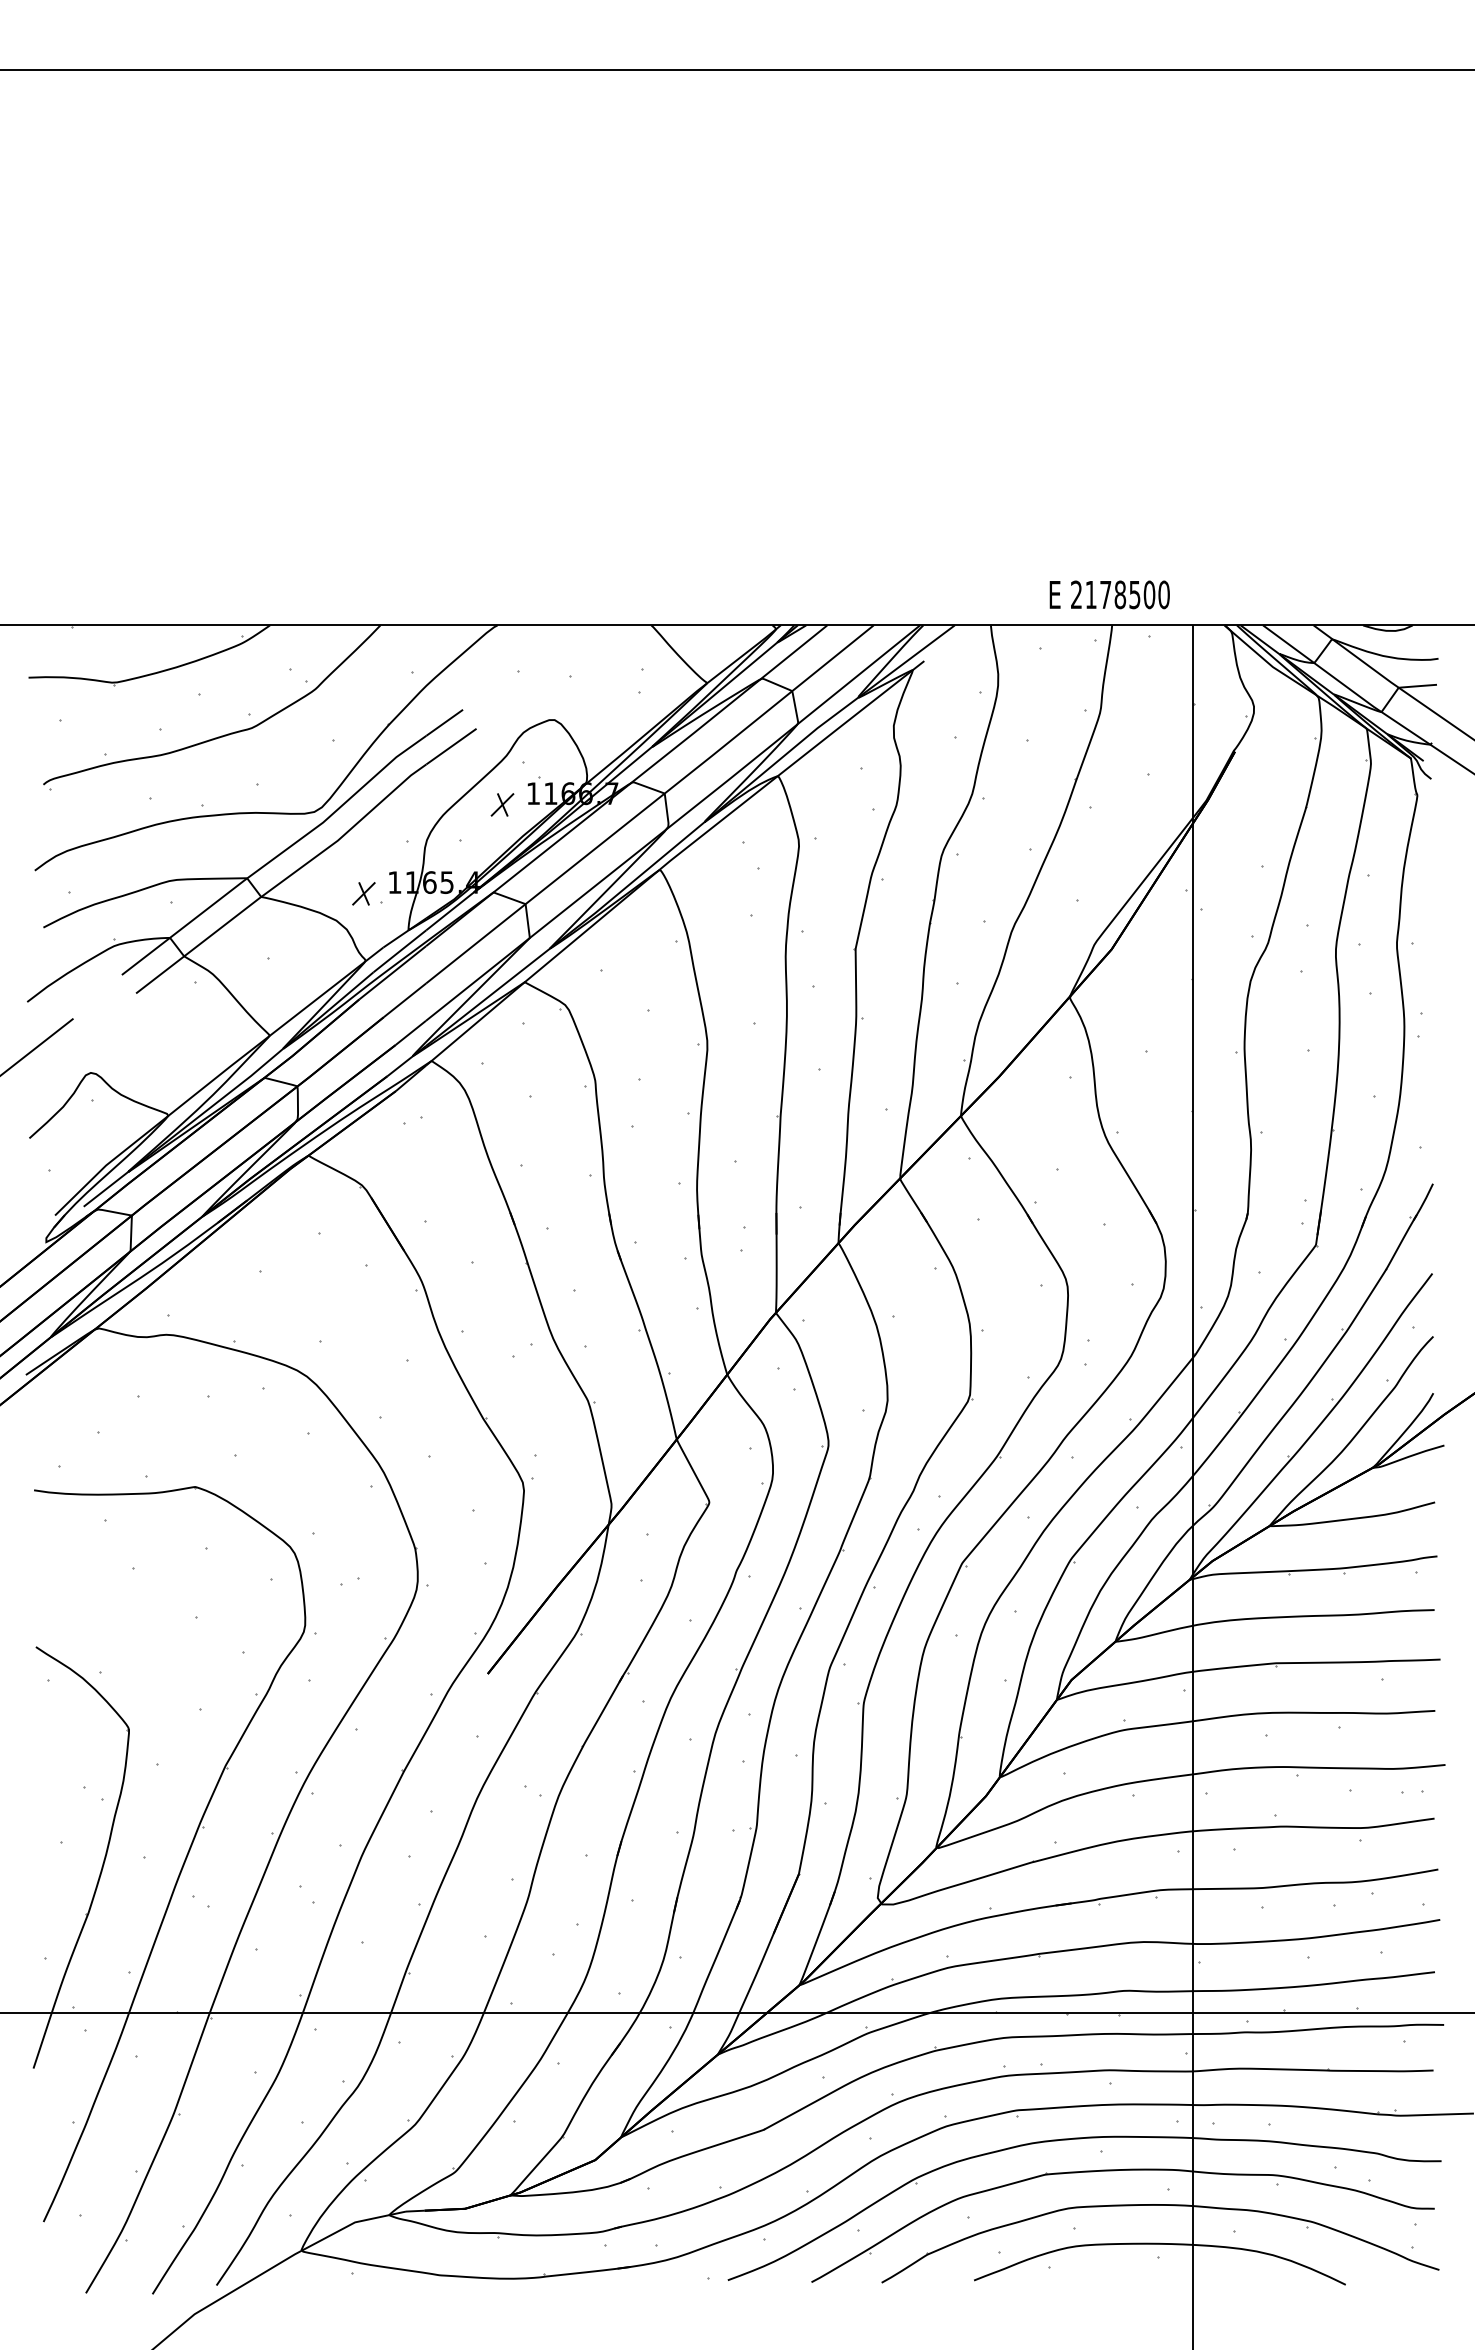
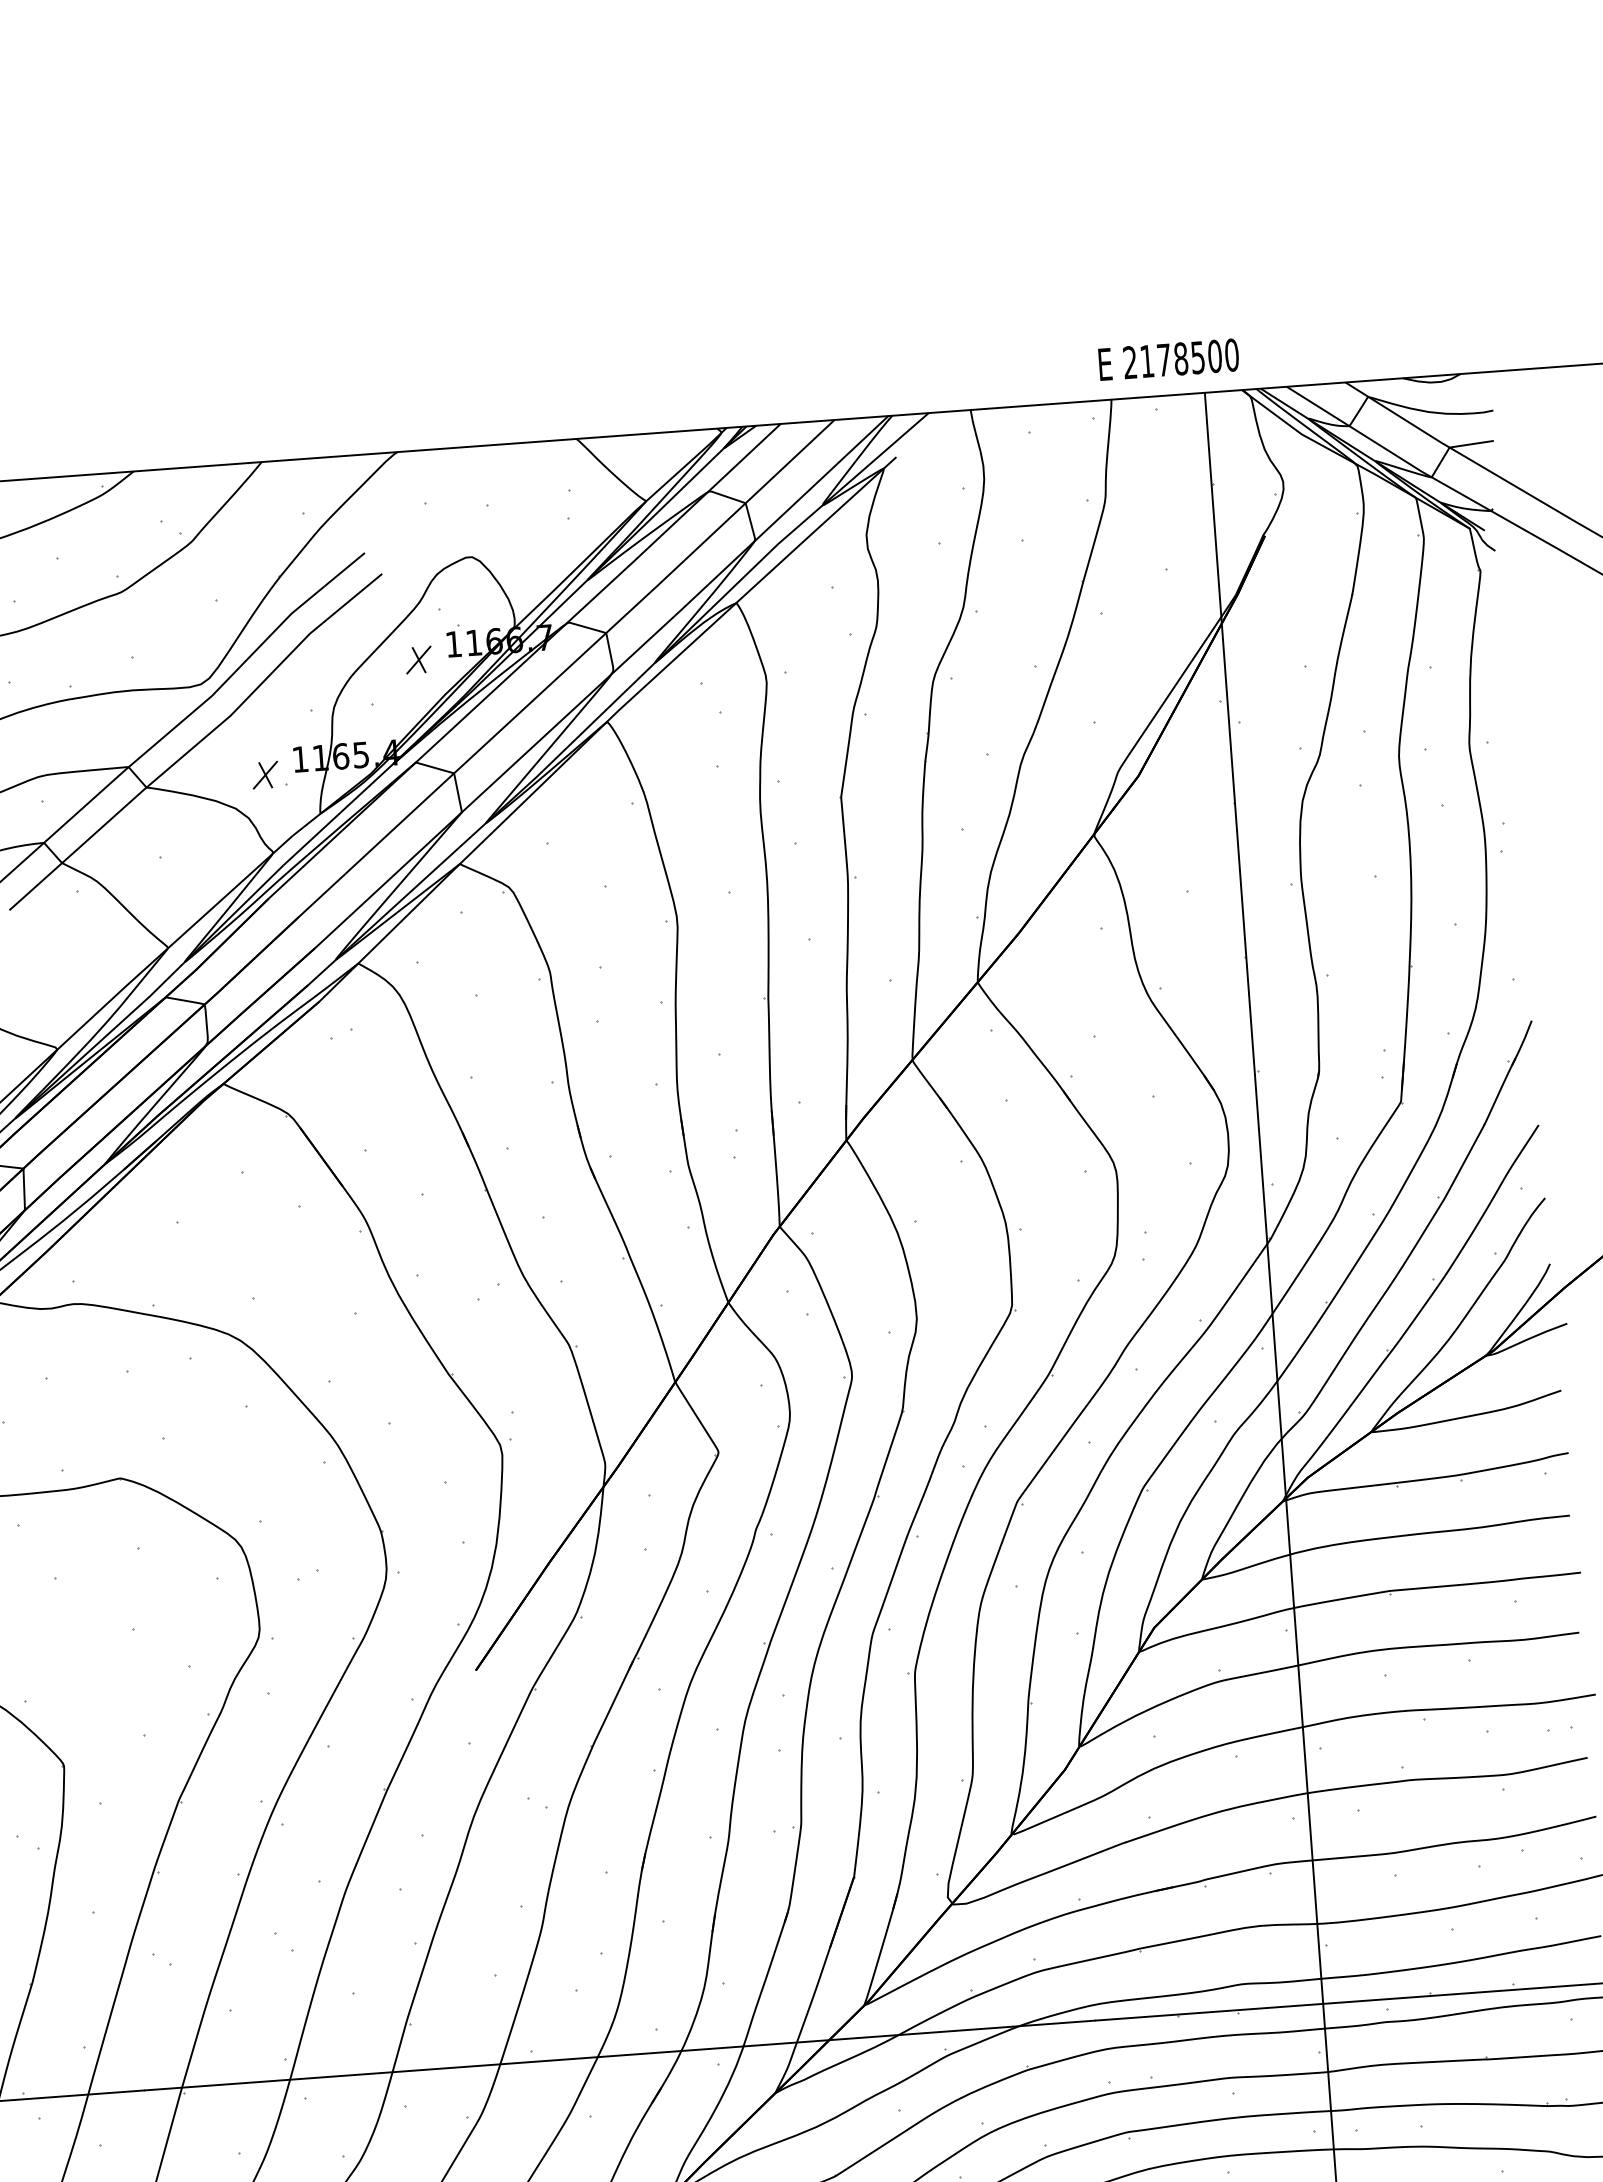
text: (1109, 594) -> (1168, 359), moved

